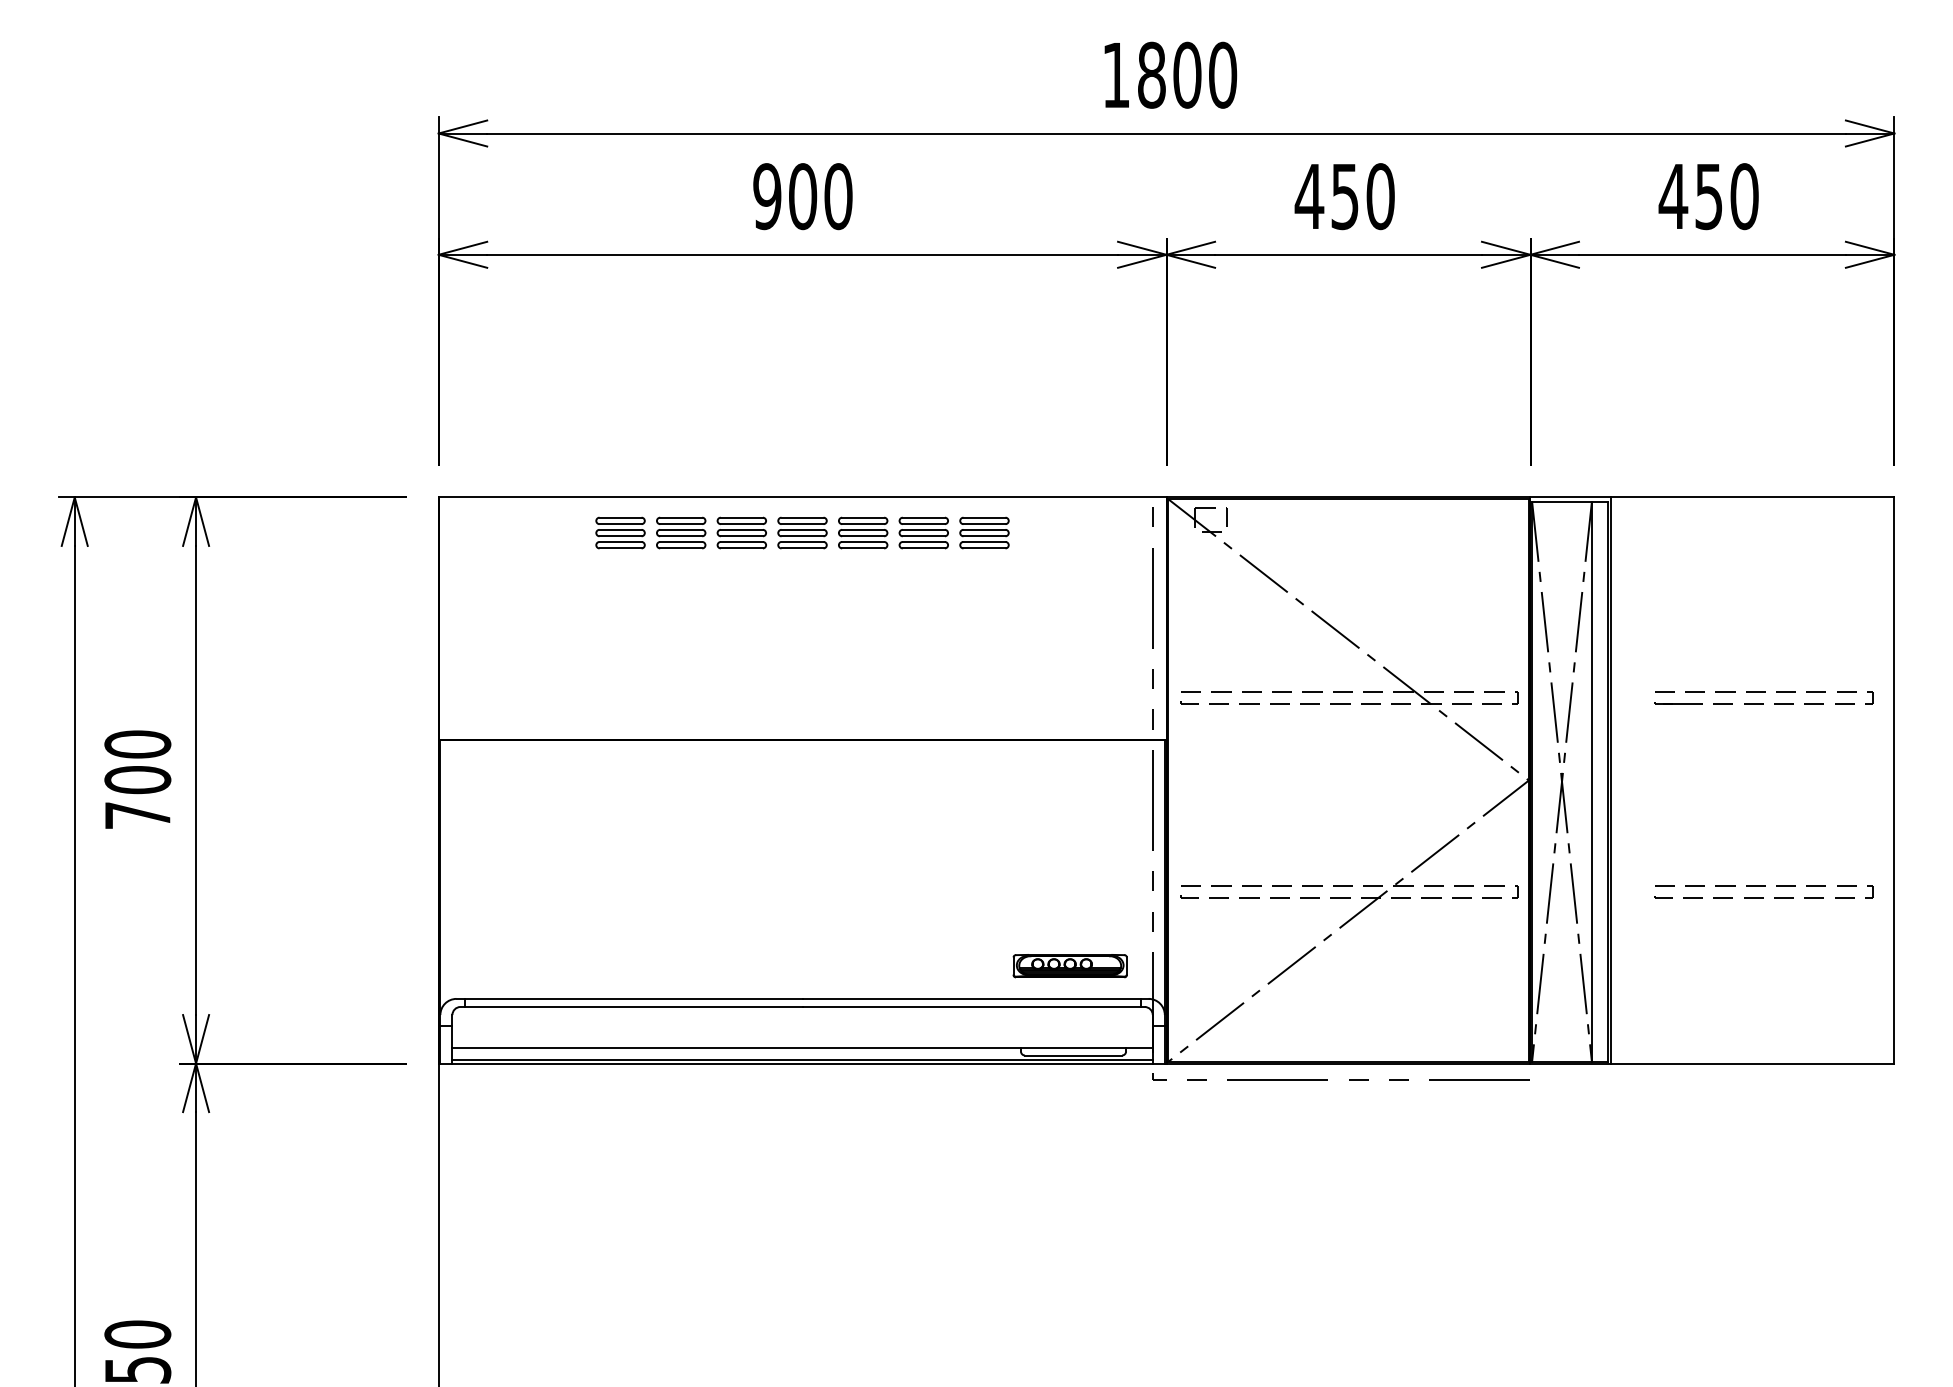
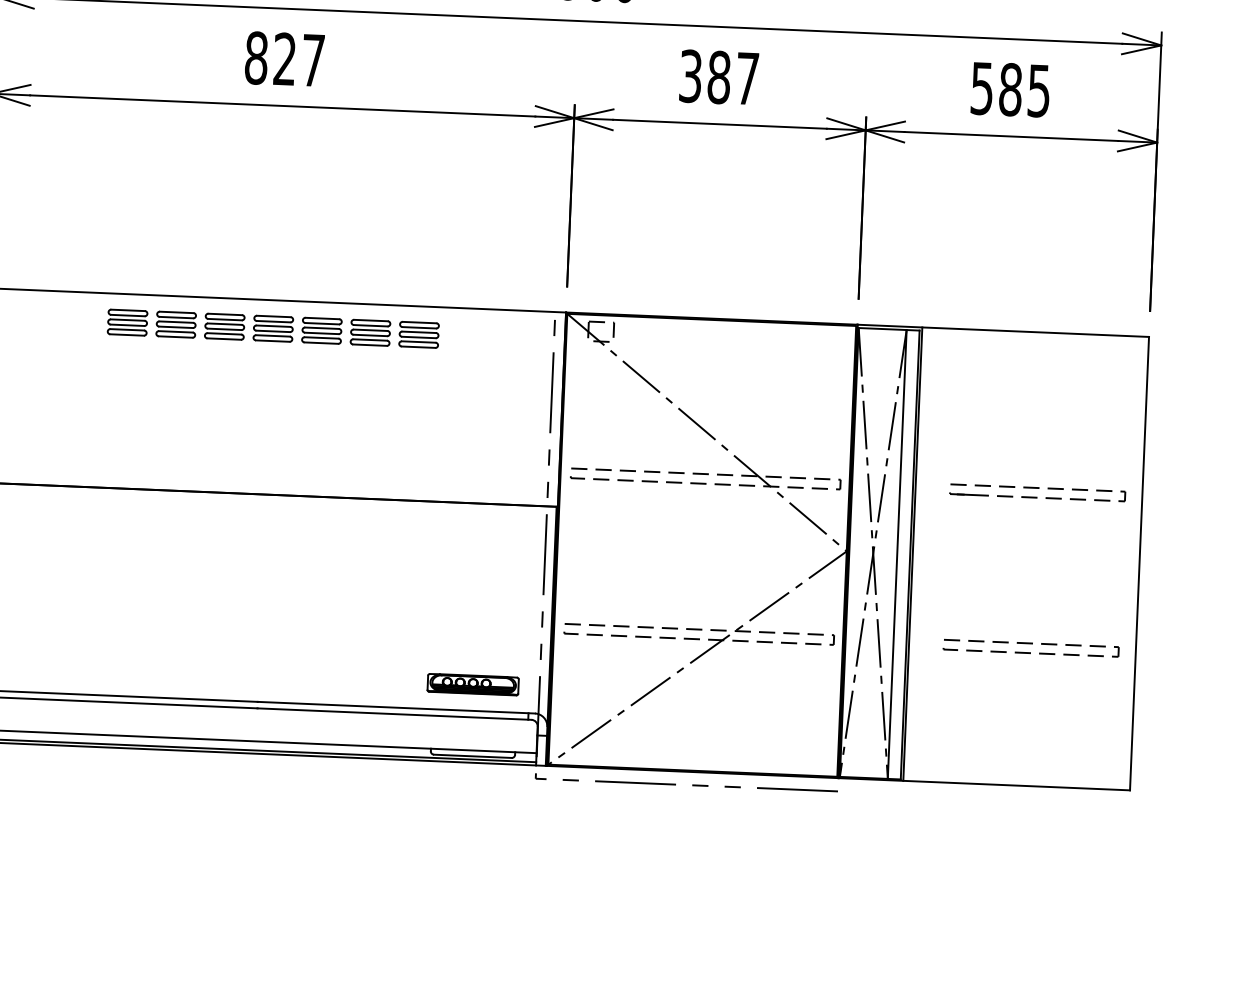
text: (802, 196) -> (284, 59), 900 -> 827
text: (1344, 196) -> (718, 77), 450 -> 387
text: (1708, 196) -> (1010, 89), 450 -> 585

